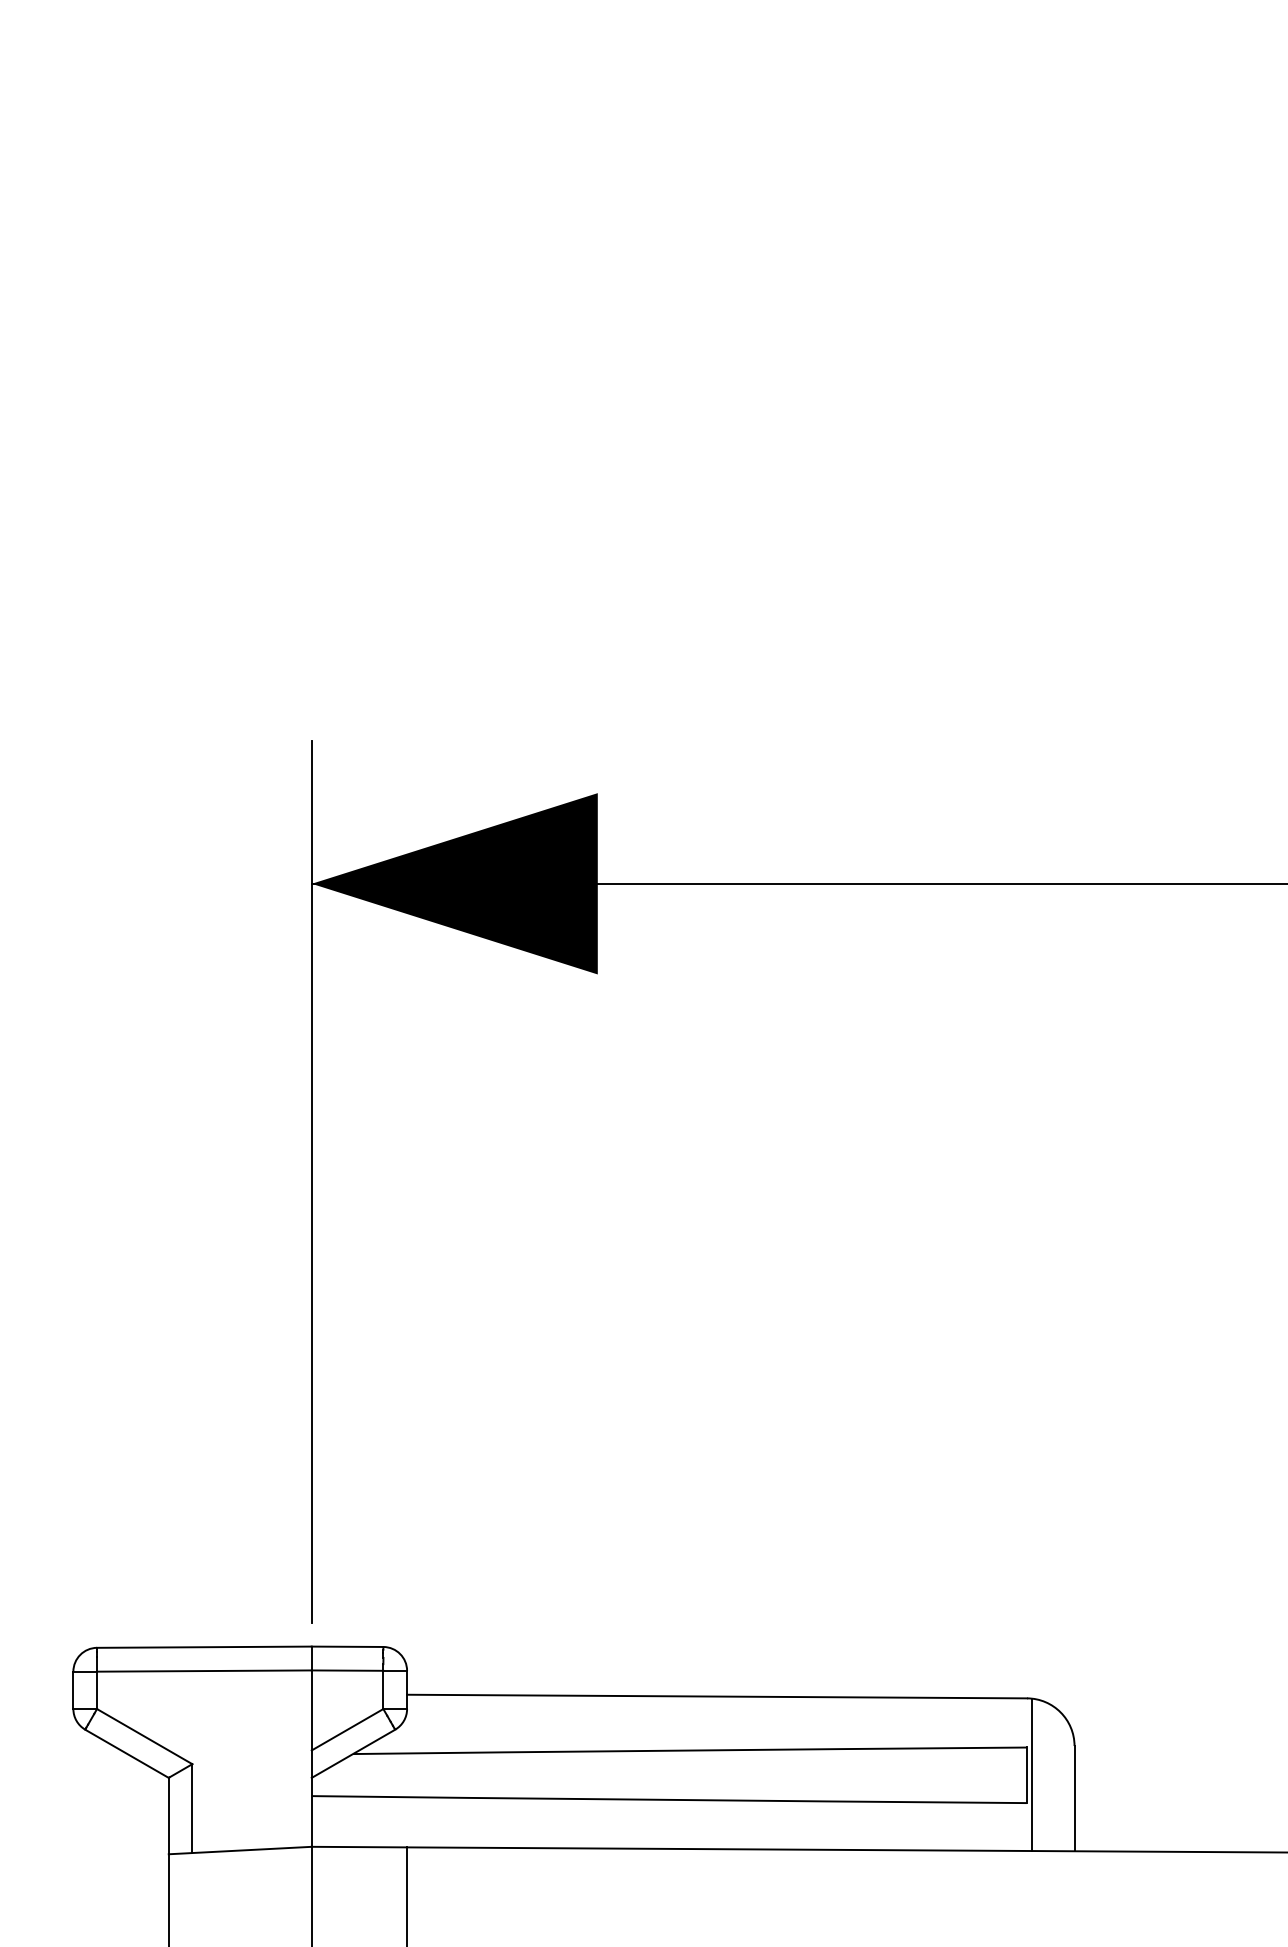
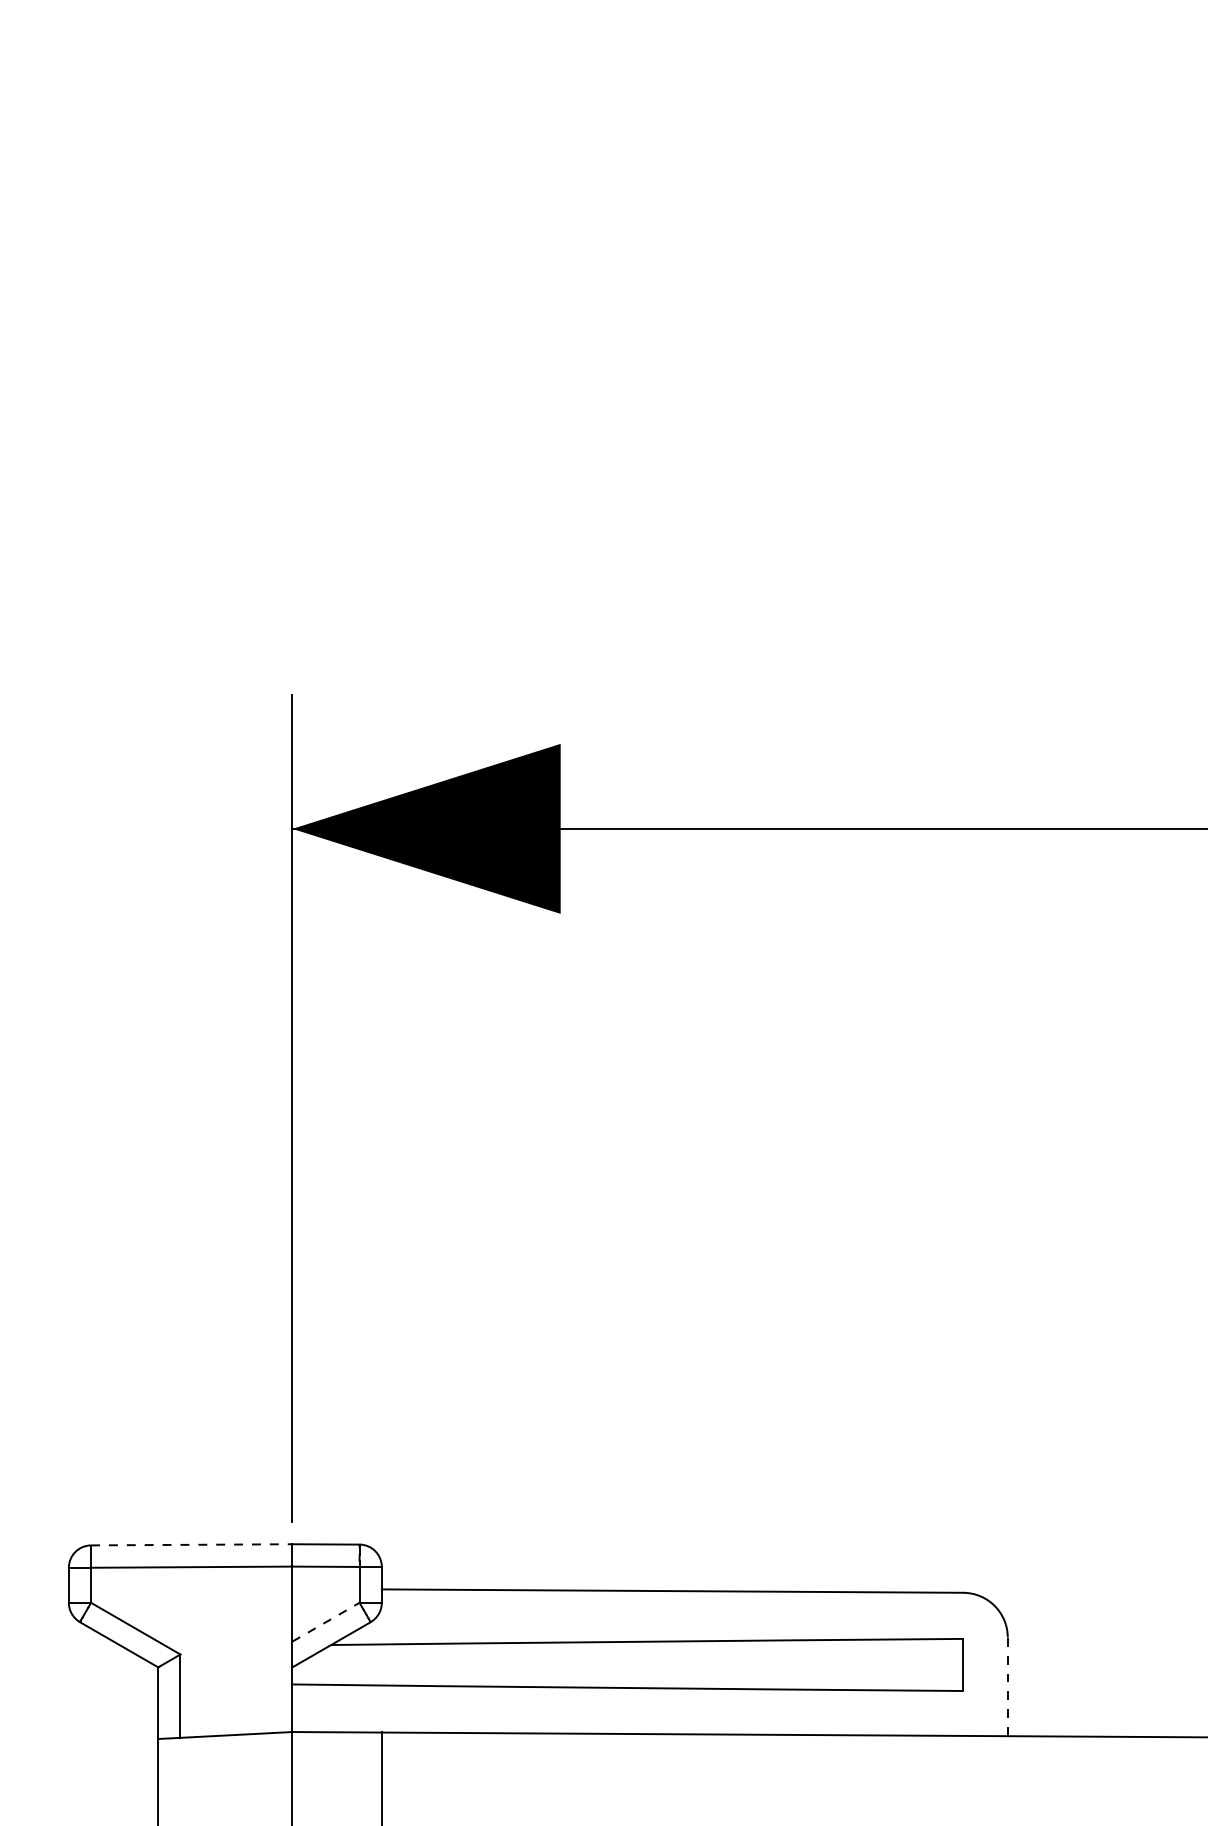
line: (204, 1646) -> (191, 1544), solid -> dashed
line: (347, 1730) -> (325, 1622), solid -> dashed
line: (1031, 1774) -> (967, 1664), removed
line: (1074, 1798) -> (1007, 1686), solid -> dashed

